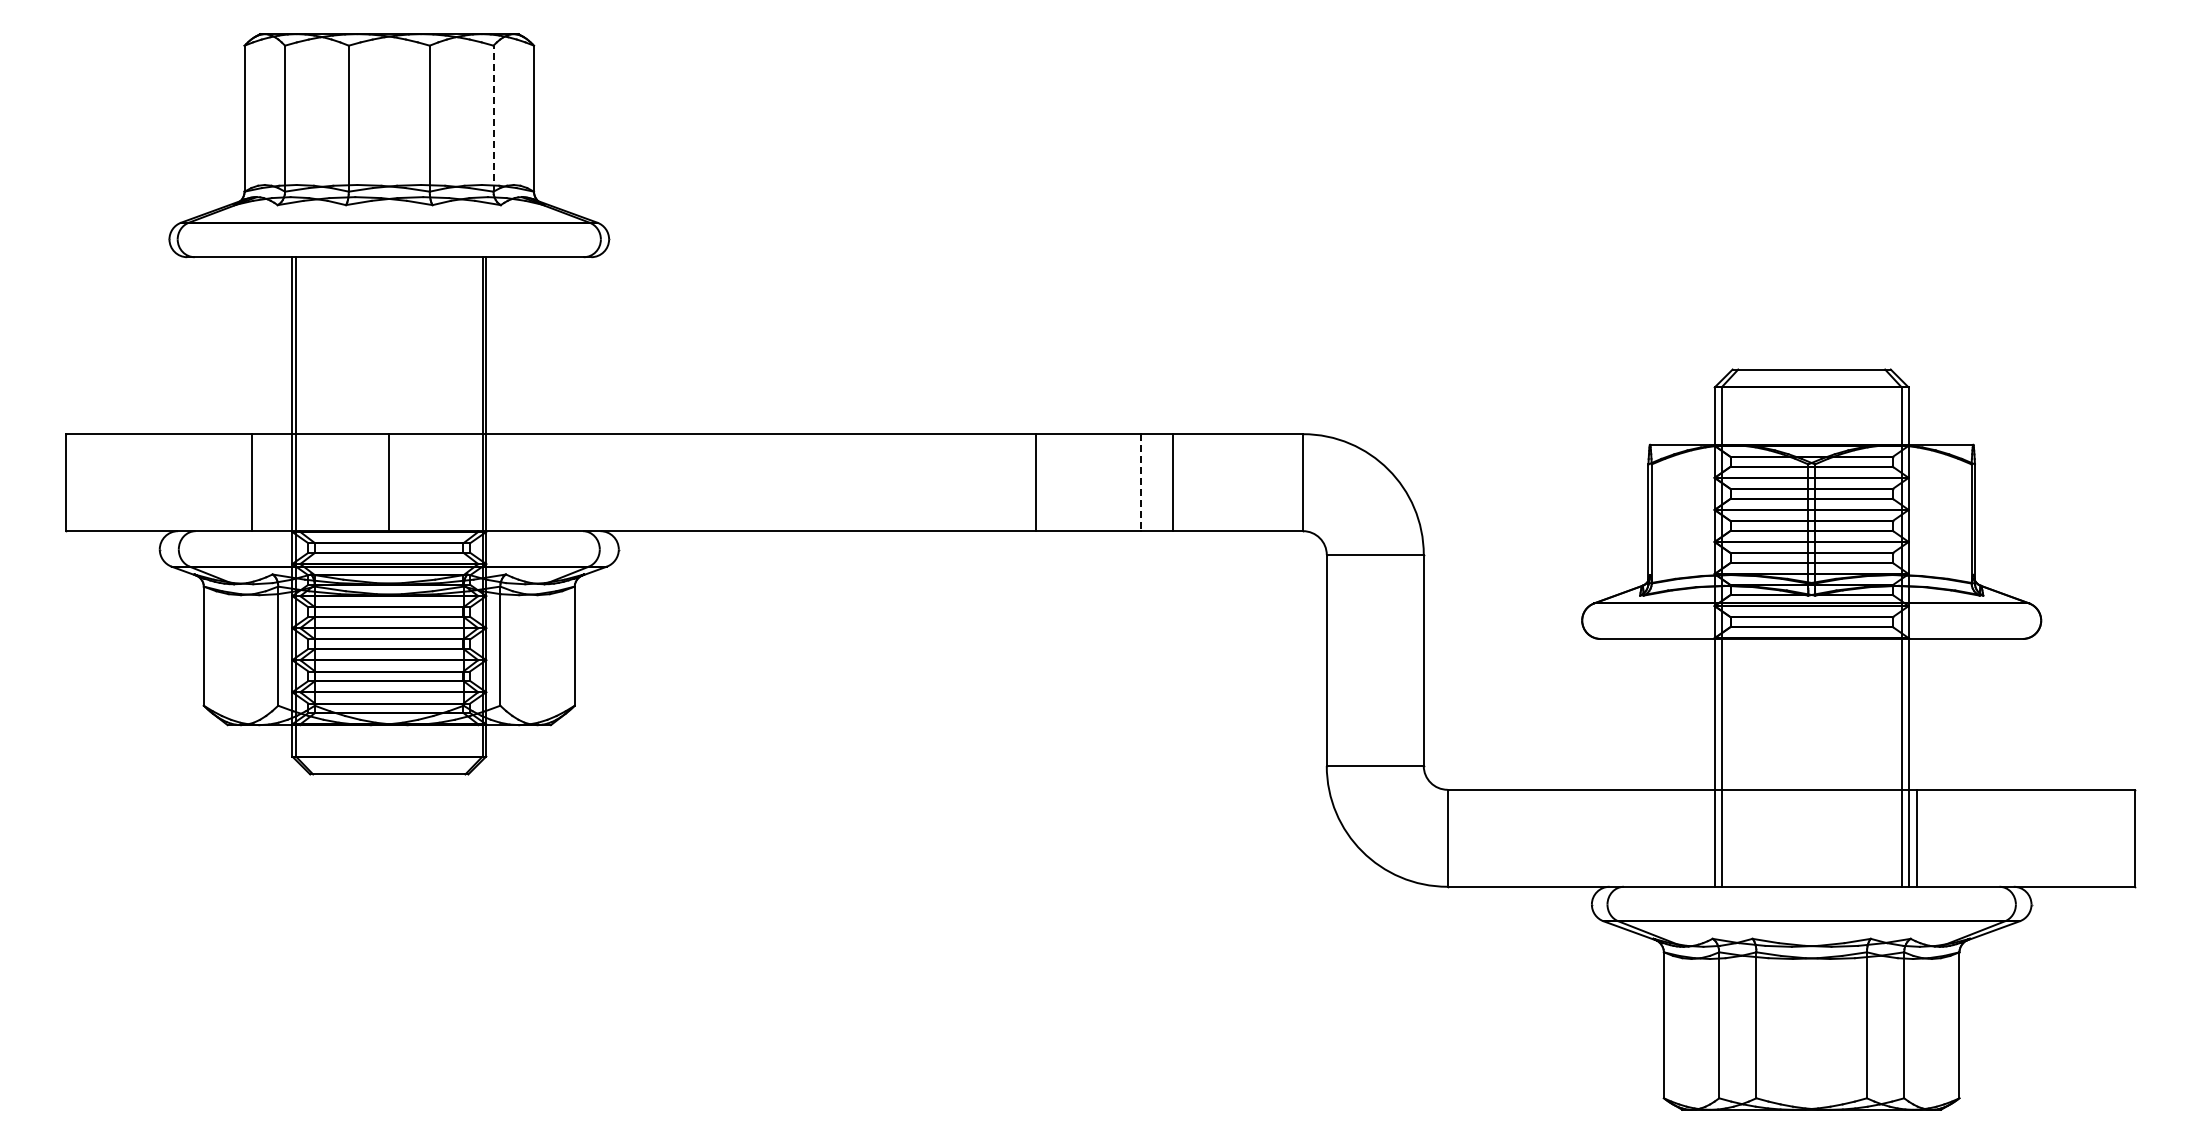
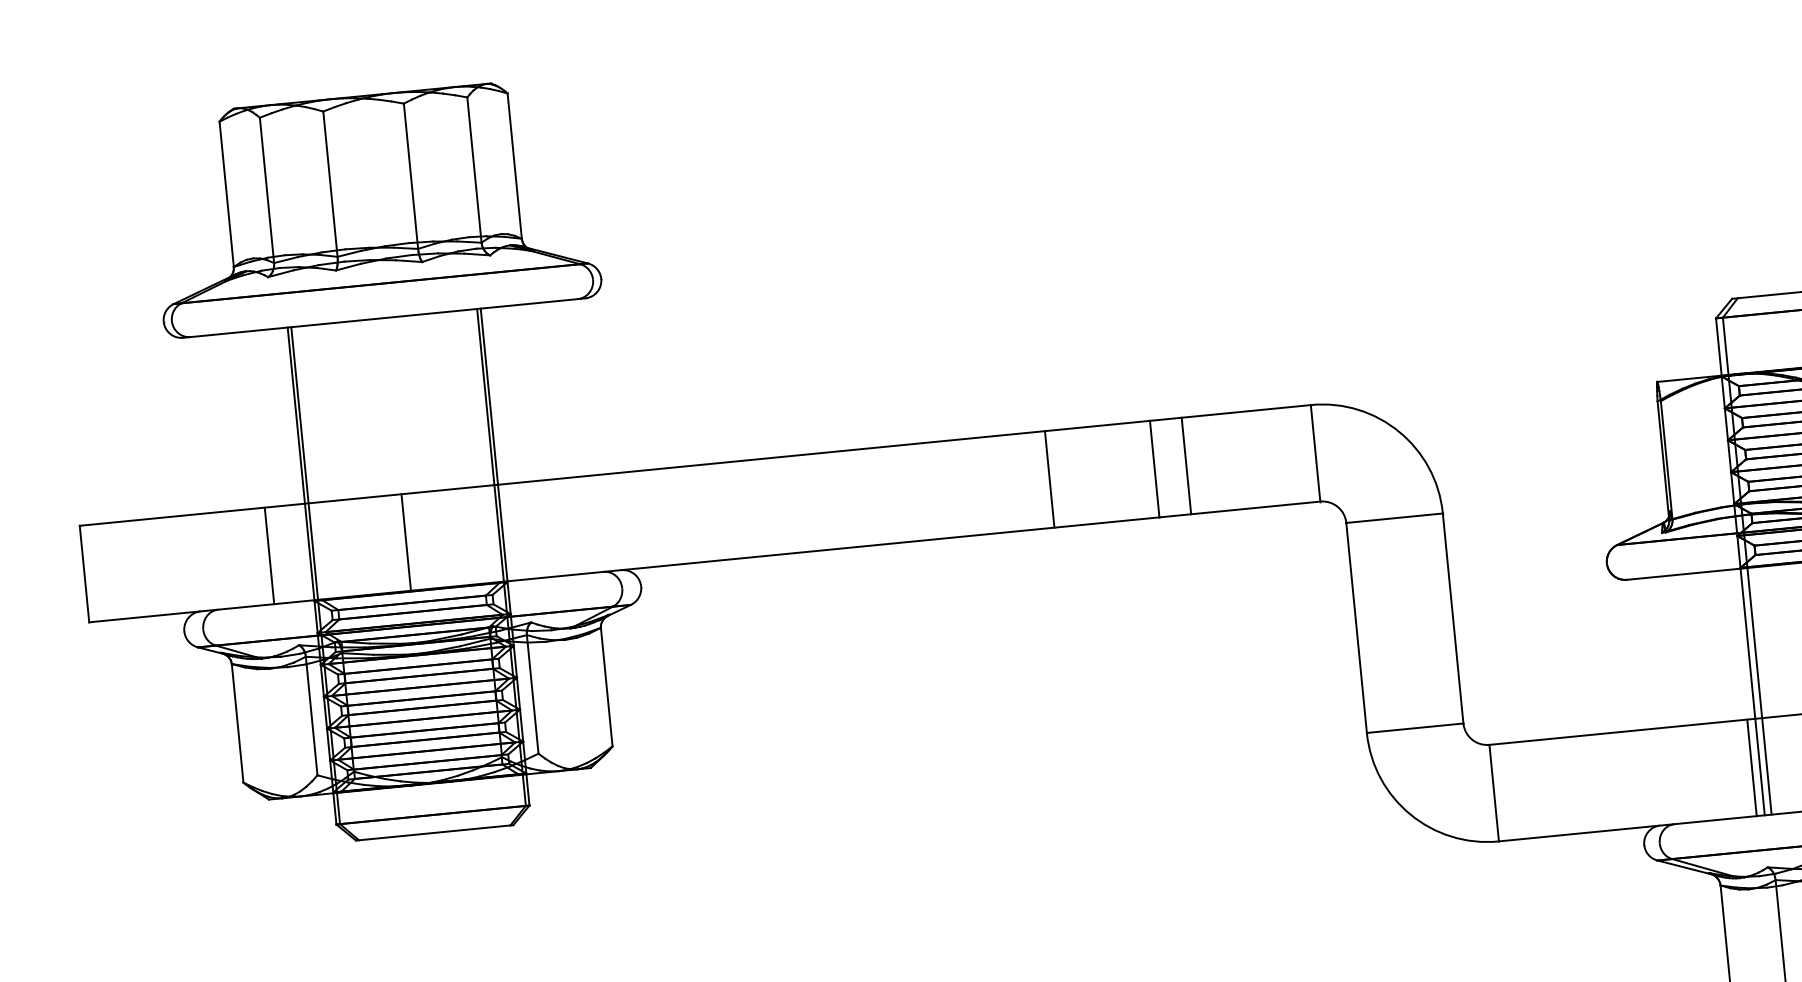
line: (493, 118) -> (474, 169), dashed -> solid
line: (1141, 483) -> (1154, 469), dashed -> solid
line: (1706, 837) -> (1751, 767), added

